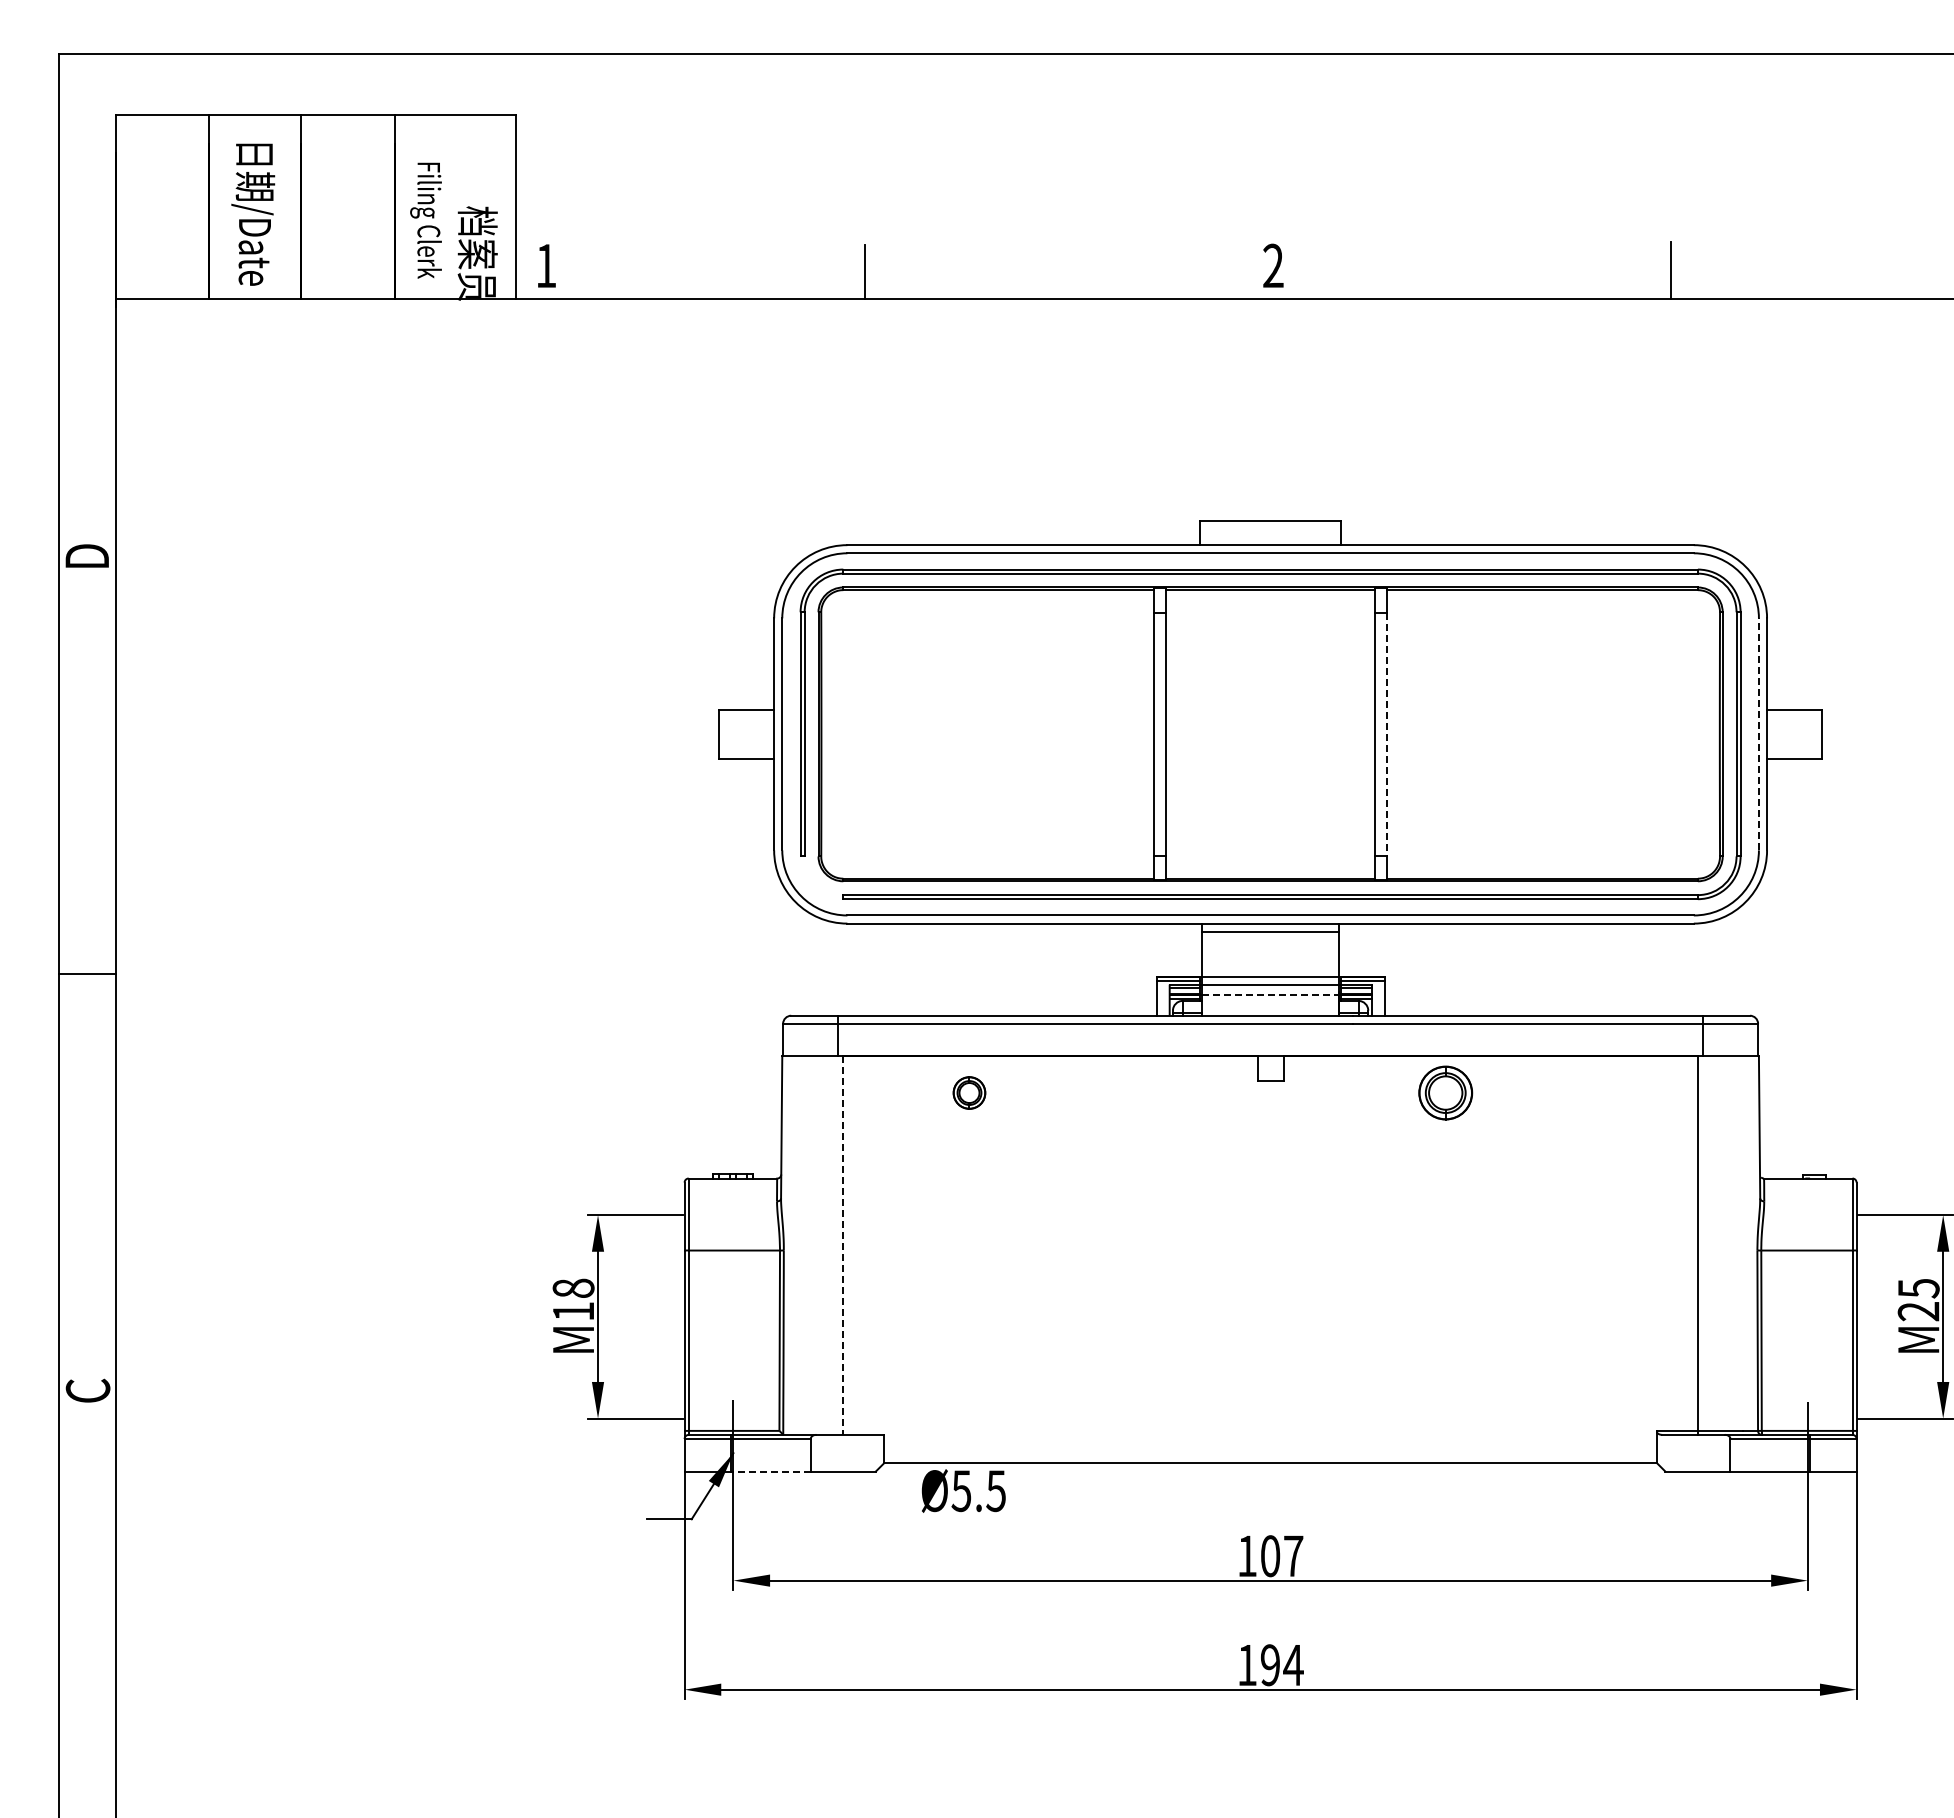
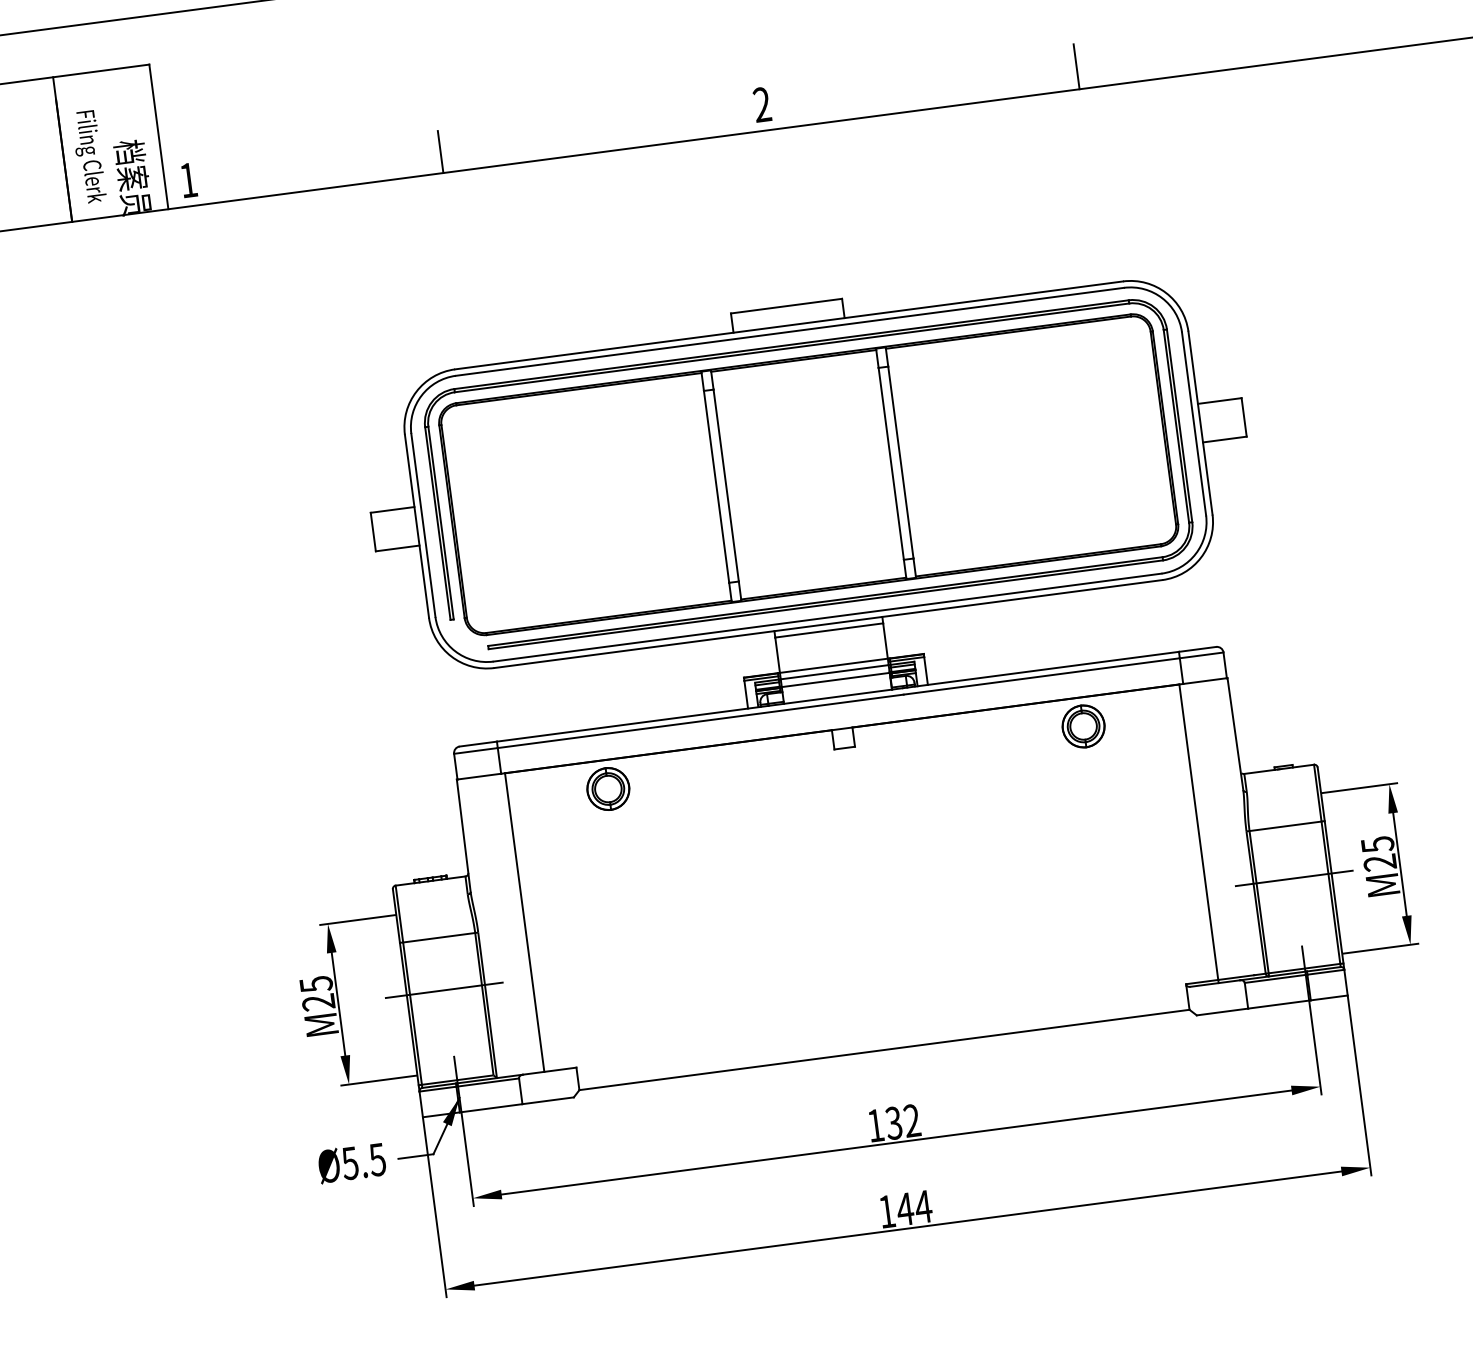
line: (1387, 734) -> (900, 462), dashed -> solid
line: (1758, 734) -> (1193, 424), dashed -> solid
line: (1271, 994) -> (836, 679), dashed -> solid
part: (969, 1092) -> (608, 788), size x1.67
part: (1445, 1092) -> (1083, 726), moved
line: (843, 1246) -> (524, 923), dashed -> solid
text: (573, 1299) -> (317, 993), M18 -> M25
line: (731, 1316) -> (443, 990), added
line: (1809, 1316) -> (1294, 878), added
line: (771, 1471) -> (491, 1108), dashed -> solid
text: (963, 1490) -> (351, 1162), moved
text: (1281, 1556) -> (902, 1122), 107 -> 132
text: (1269, 1665) -> (904, 1209), 194 -> 144

